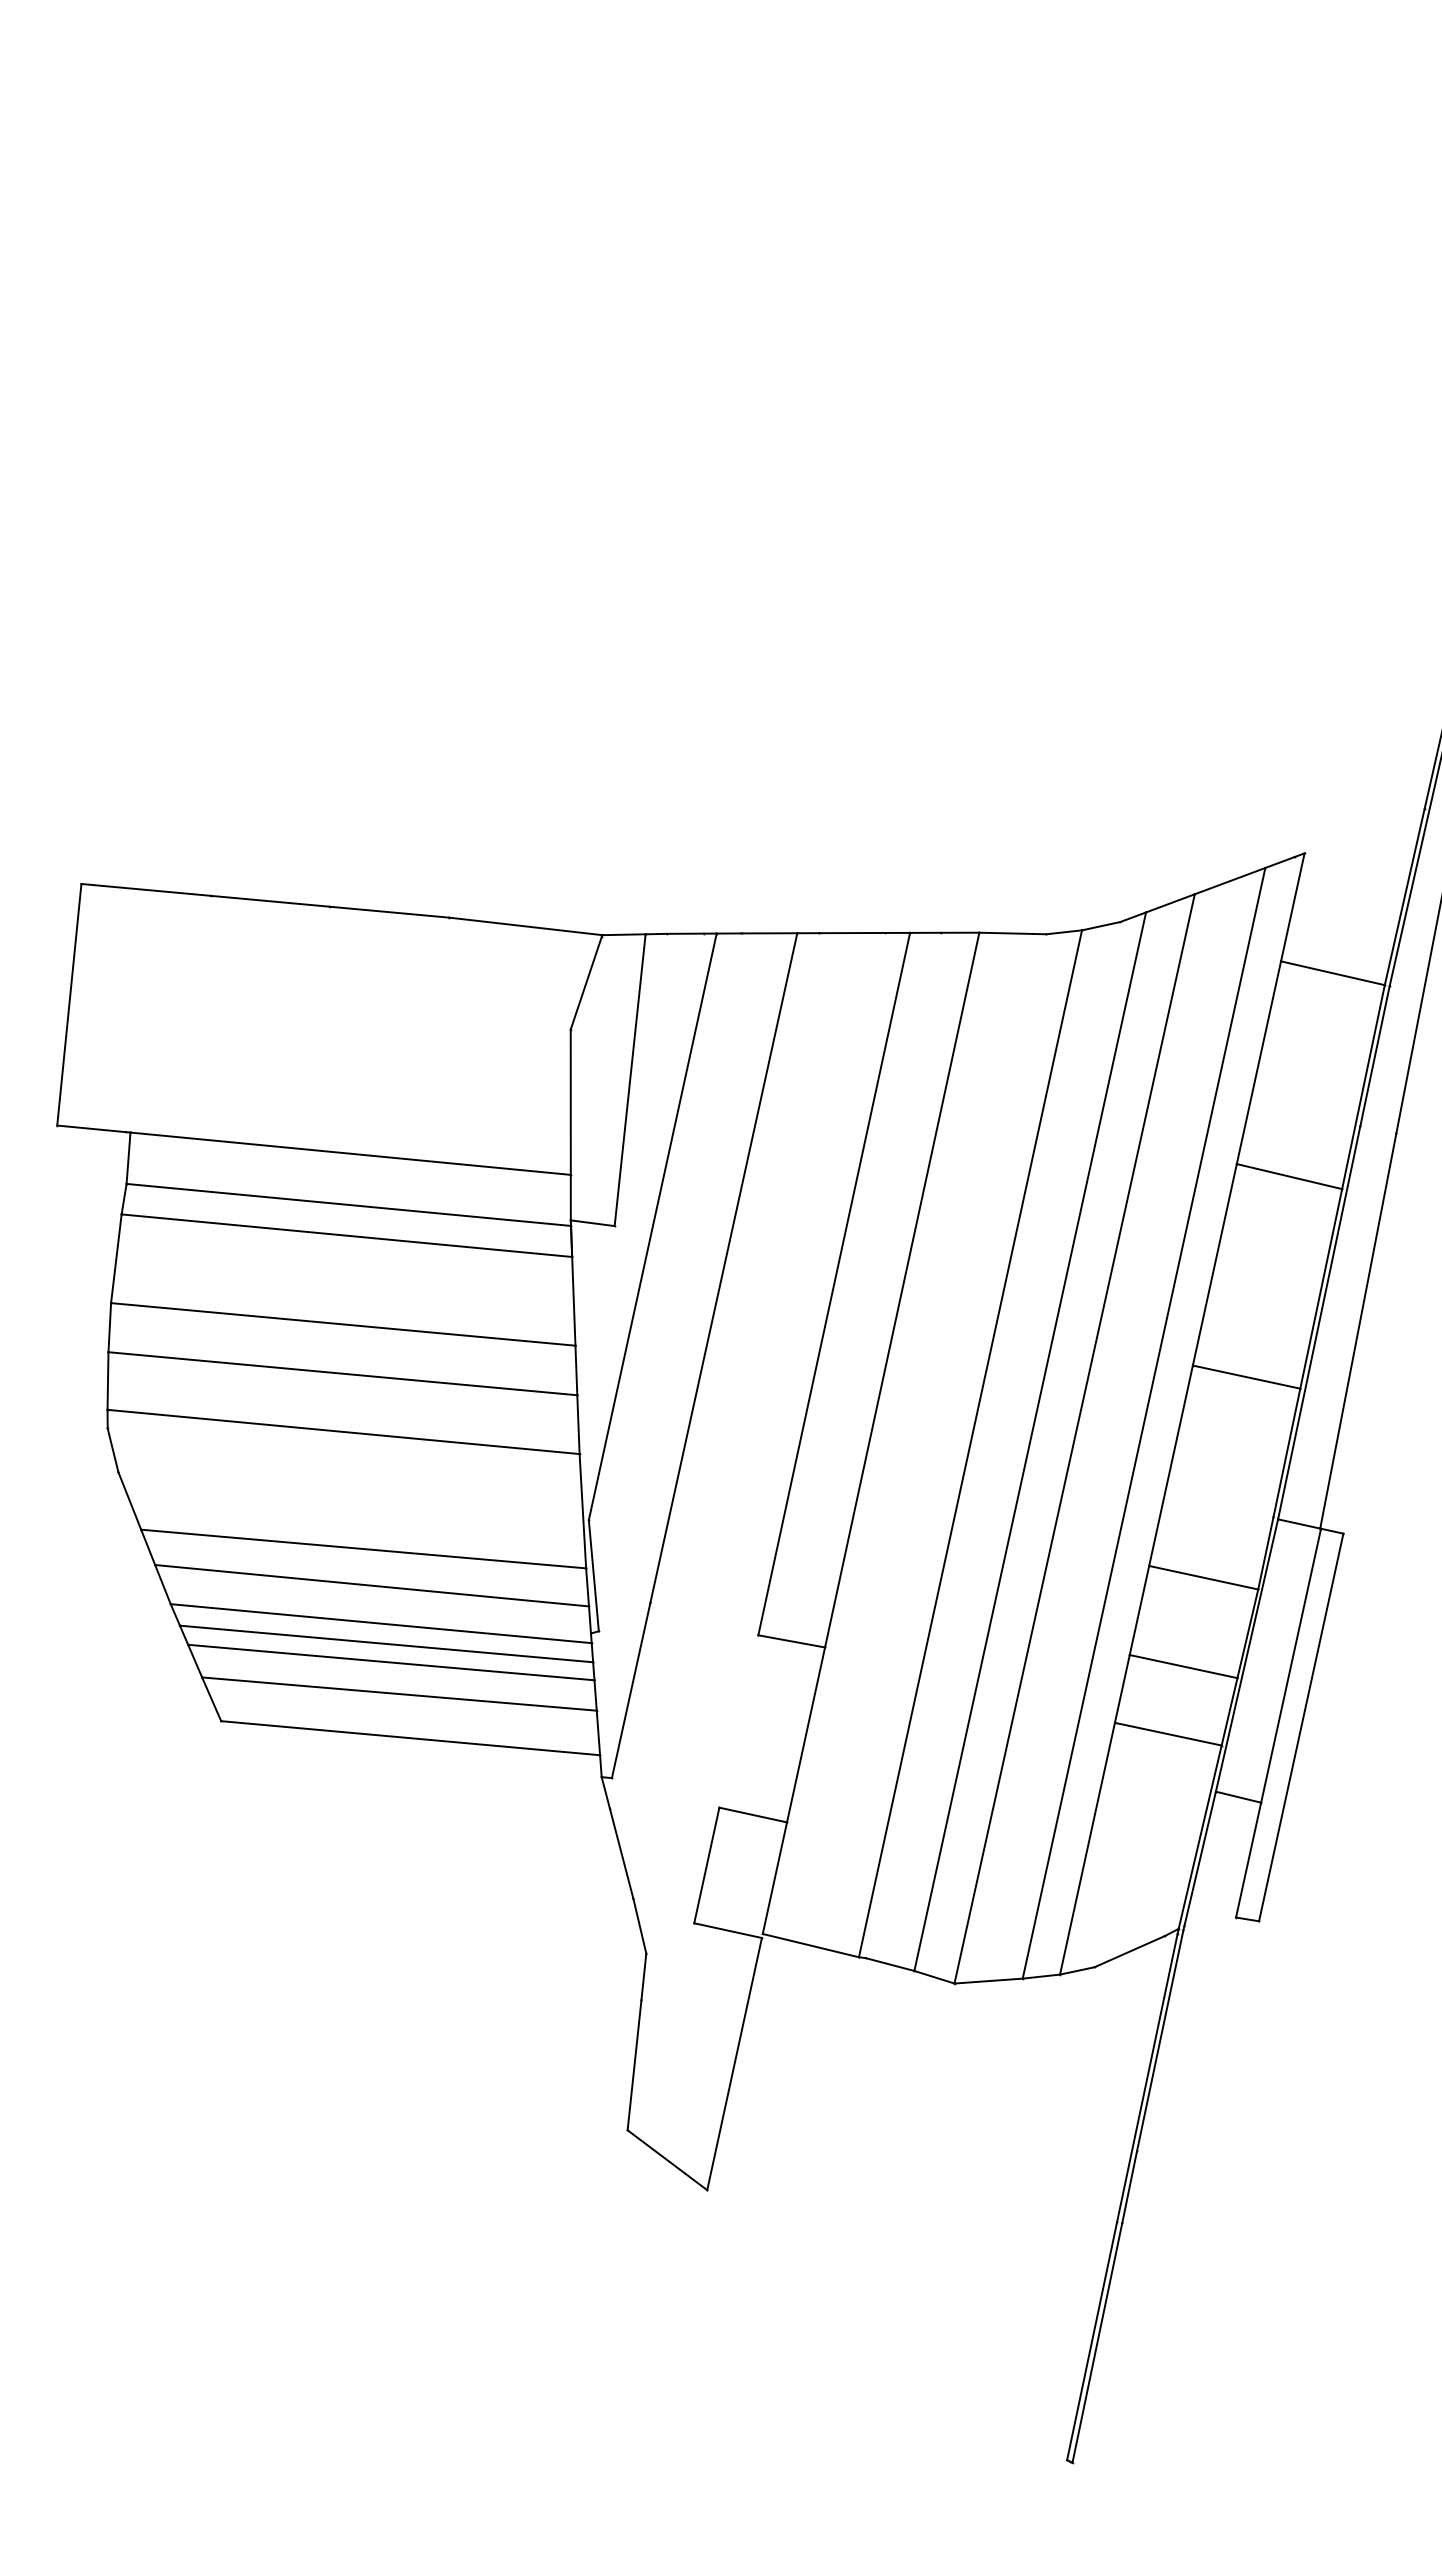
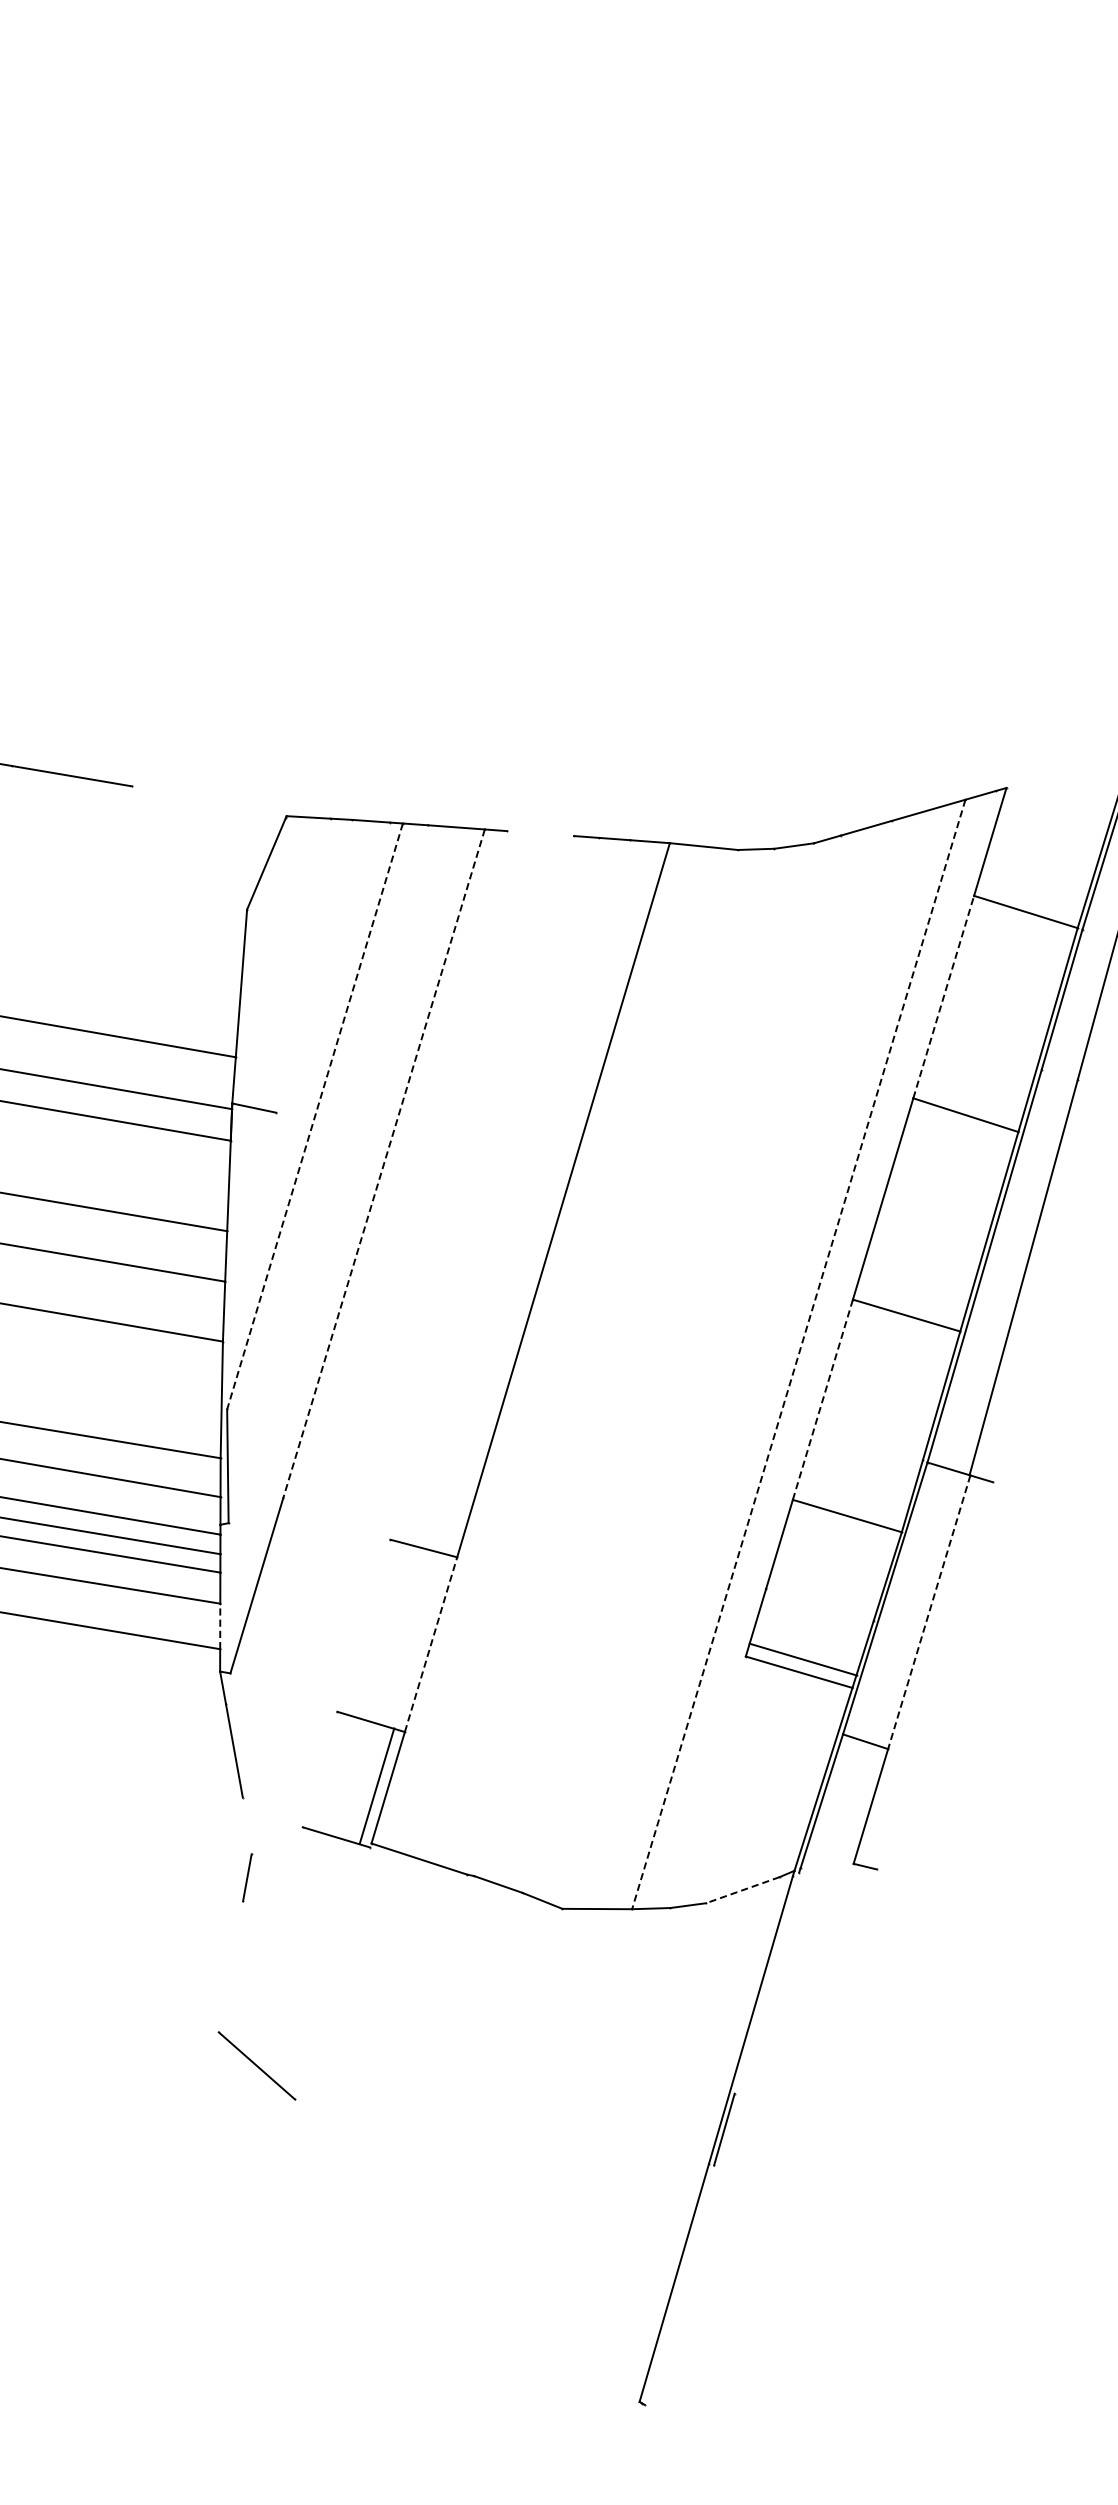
line: (525, 926) -> (209, 801), removed
line: (852, 932) -> (540, 833), removed
line: (1258, 1062) -> (943, 996), solid -> dashed
line: (629, 1080) -> (302, 965), removed
line: (652, 1227) -> (314, 1117), solid -> dashed
line: (723, 1267) -> (383, 1163), solid -> dashed
line: (834, 1283) -> (495, 1188), removed
line: (1143, 1423) -> (798, 1354), solid -> dashed
line: (1074, 1438) -> (726, 1364), removed
line: (1030, 1441) -> (682, 1364), removed
line: (970, 1443) -> (620, 1361), removed
line: (1171, 1465) -> (823, 1399), solid -> dashed
line: (1183, 1666) -> (803, 1659), moved
line: (1290, 1666) -> (928, 1613), solid -> dashed
line: (1301, 1727) -> (935, 1675), removed
line: (598, 1732) -> (220, 1625), solid -> dashed
line: (806, 1734) -> (431, 1644), solid -> dashed
line: (1087, 1848) -> (708, 1782), removed
line: (706, 1865) -> (376, 1786), moved
line: (639, 1925) -> (246, 1825), removed
line: (1129, 1951) -> (742, 1889), solid -> dashed
line: (1159, 2040) -> (766, 1982), removed
line: (734, 2063) -> (332, 1972), removed
line: (634, 2065) -> (230, 1967), removed
line: (1097, 2342) -> (679, 2284), removed

